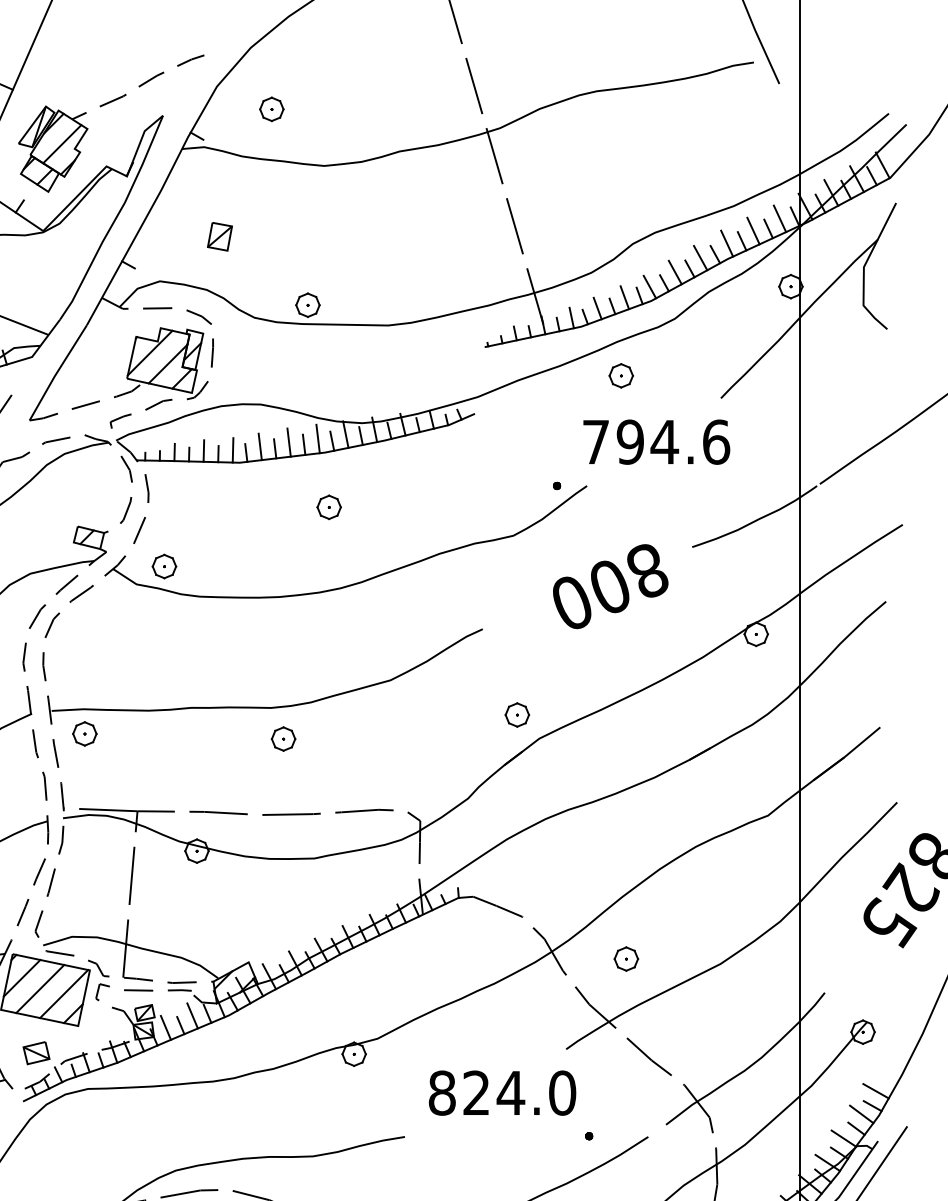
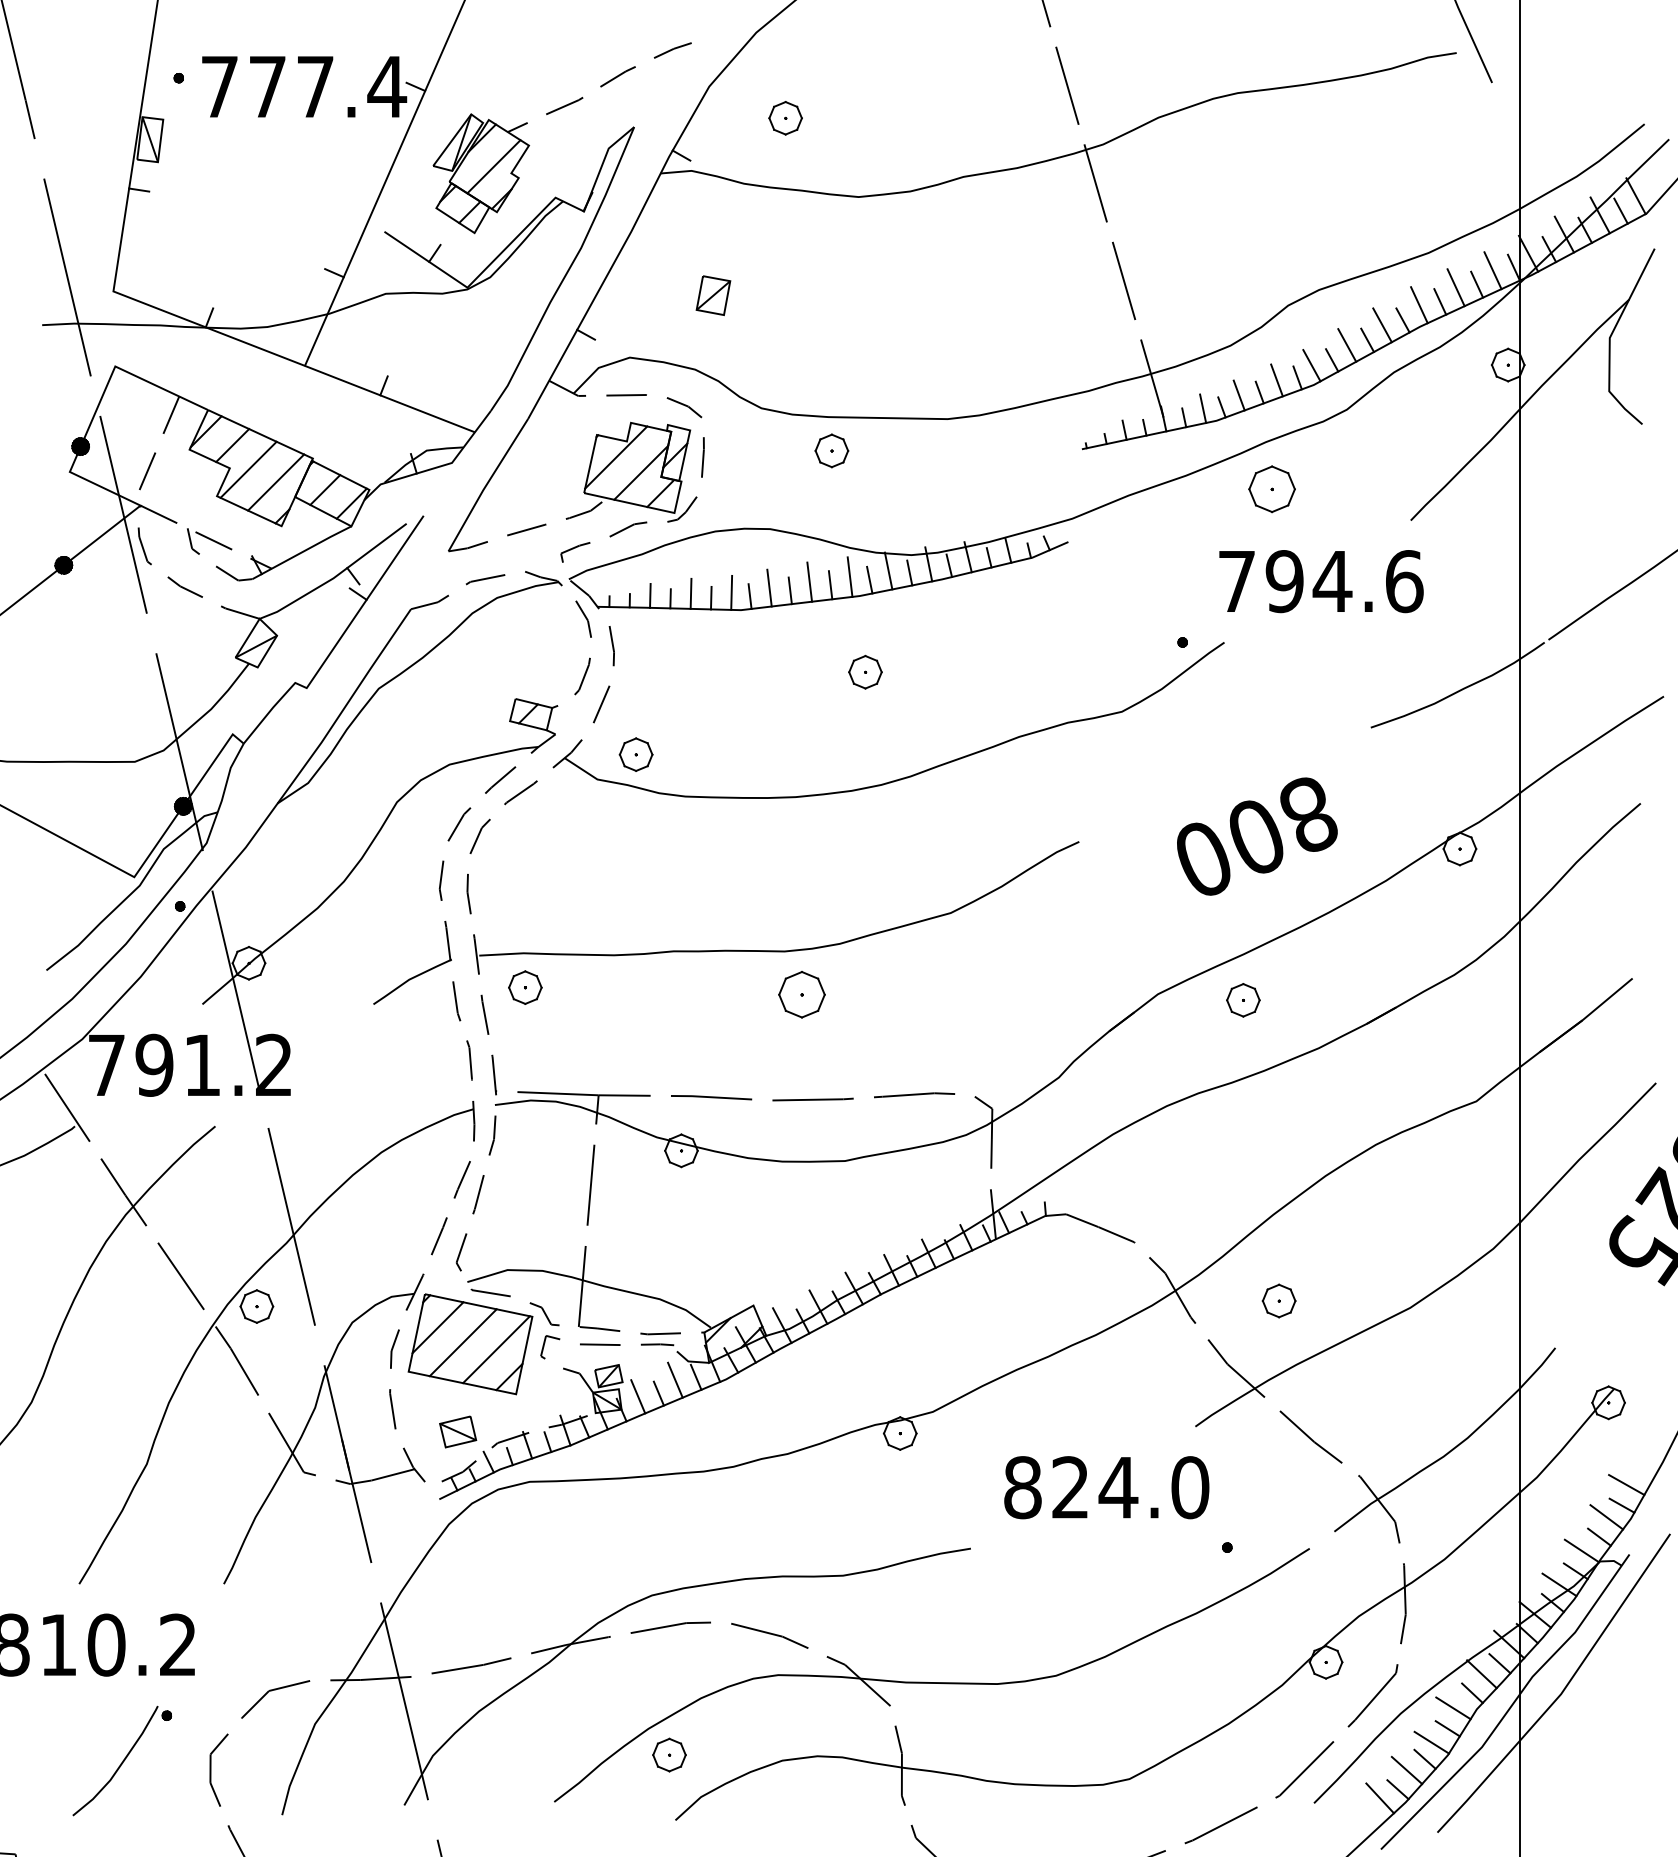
part: (307, 304) -> (831, 450), moved
part: (620, 375) -> (1271, 488), size x1.4
text: (610, 586) -> (1257, 836), moved
part: (517, 715) -> (1243, 1000), moved
part: (283, 738) -> (801, 994), size x1.4

